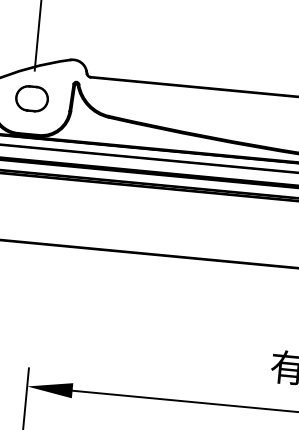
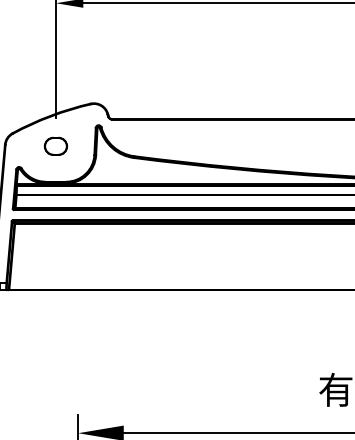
part: (31, 98) -> (55, 146), size x0.7

